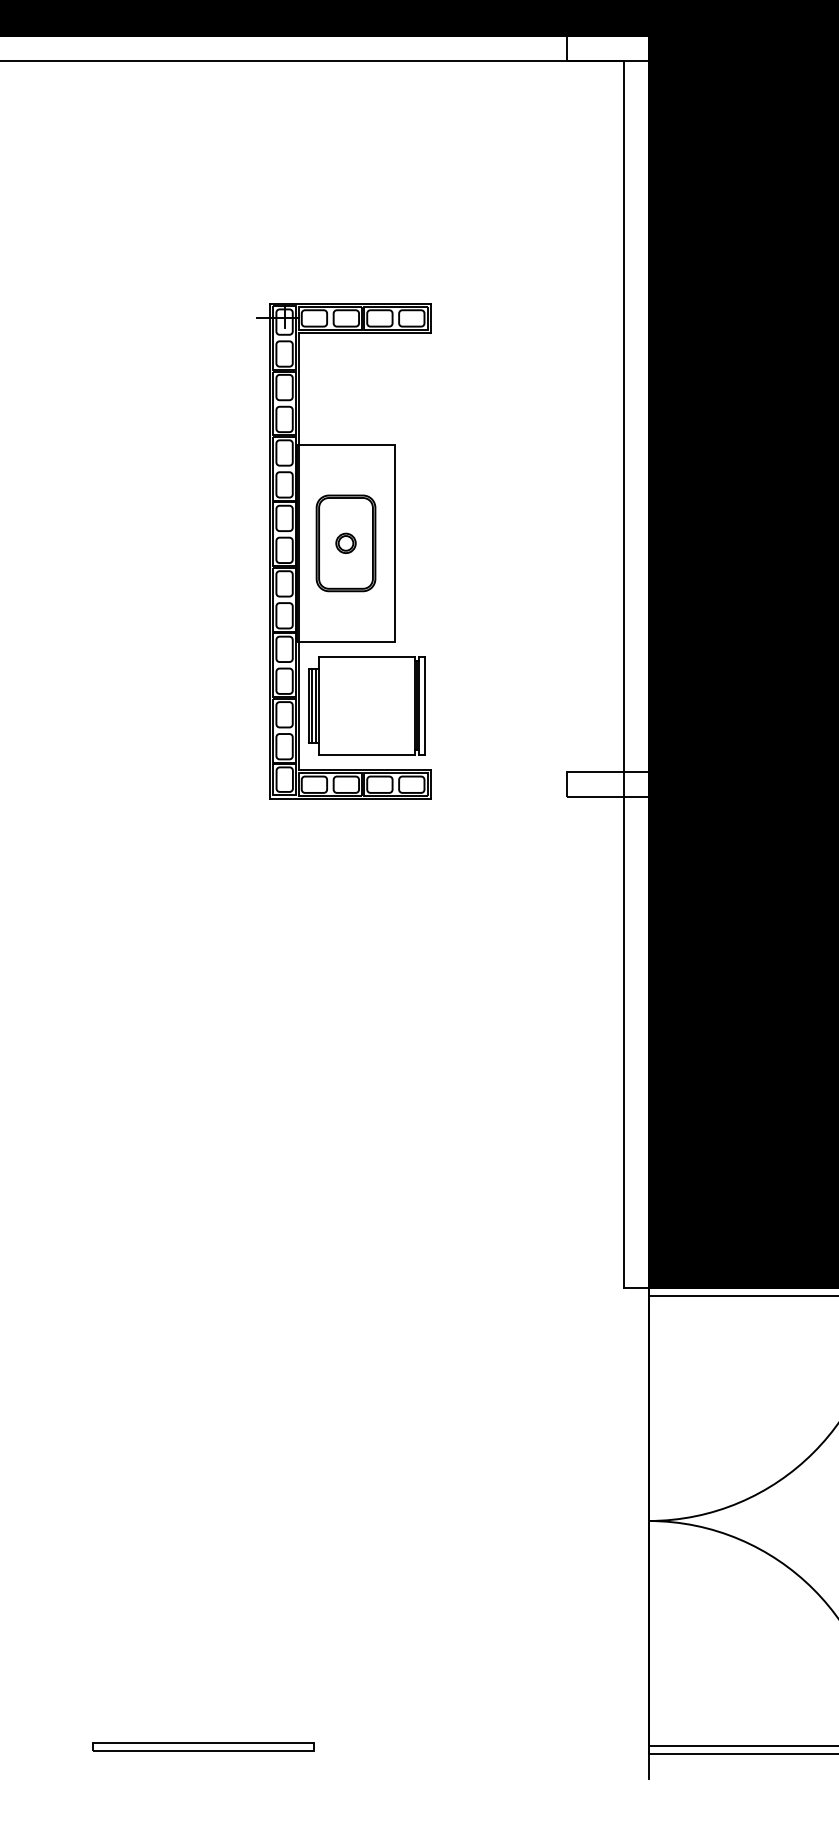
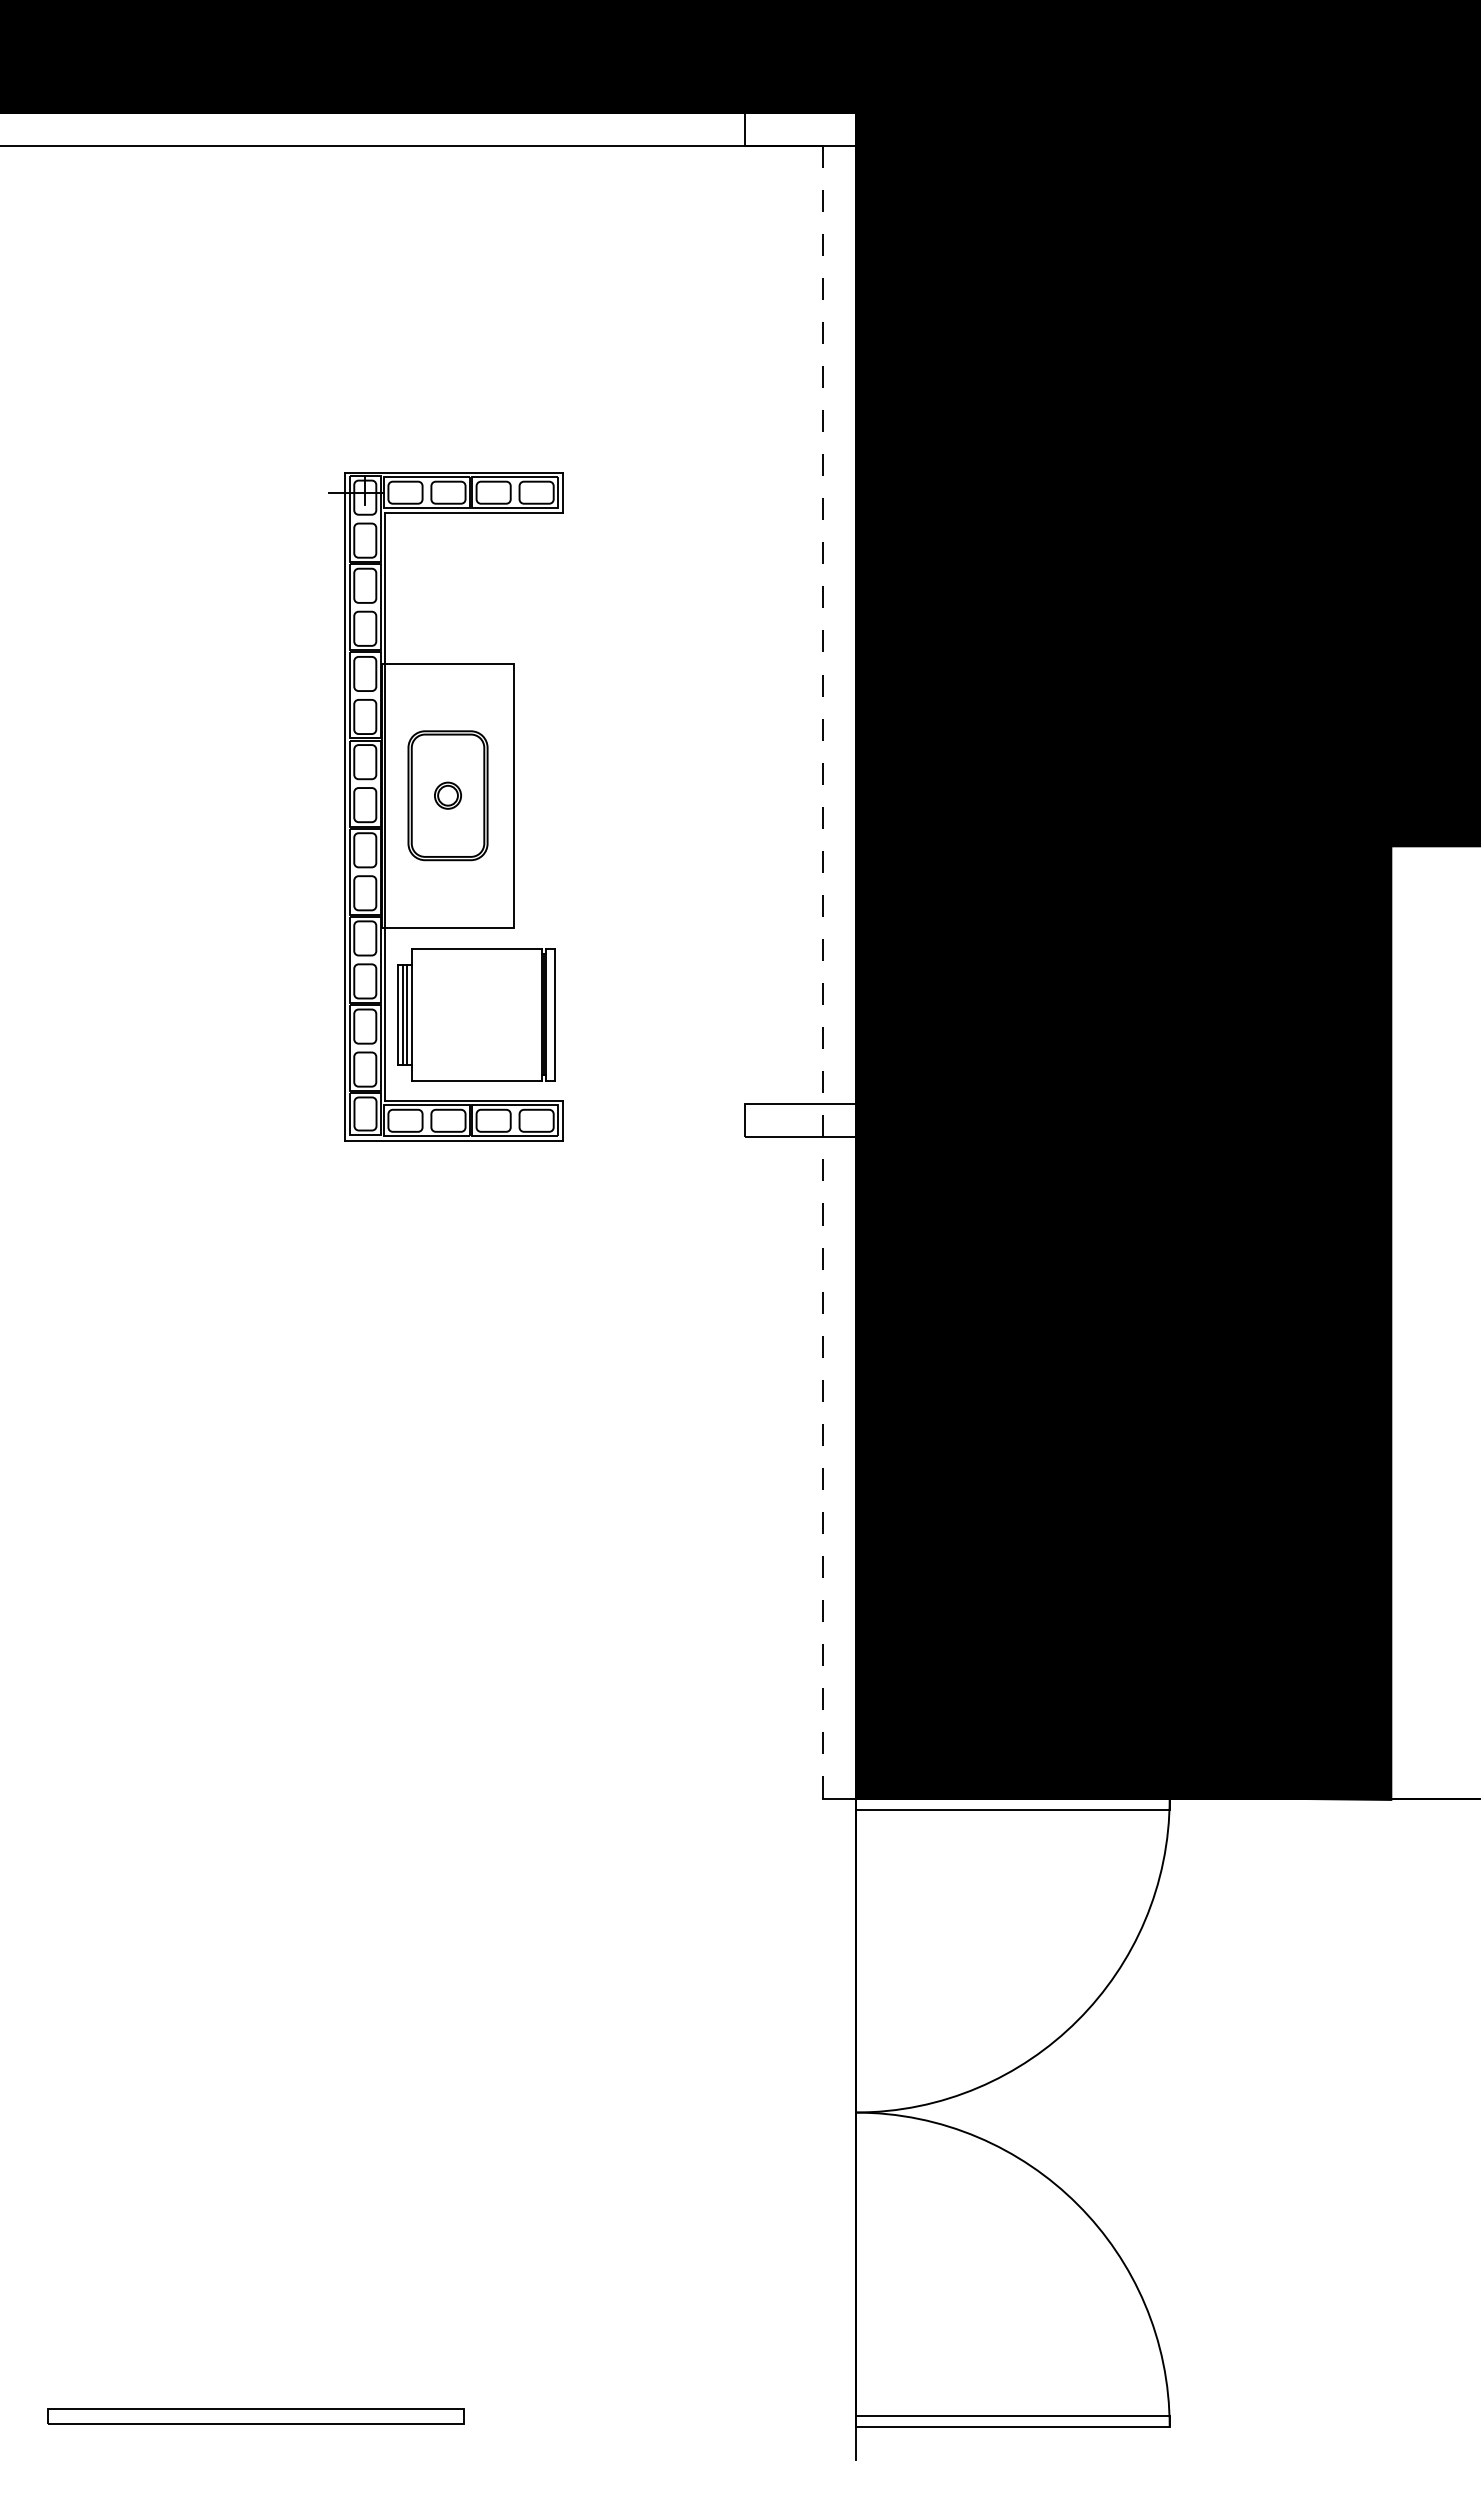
line: (624, 674) -> (822, 972), solid -> dashed
part: (203, 1746) -> (255, 2416), size x1.4

